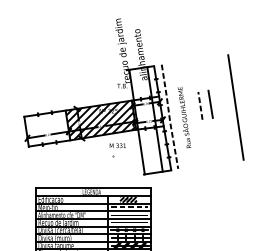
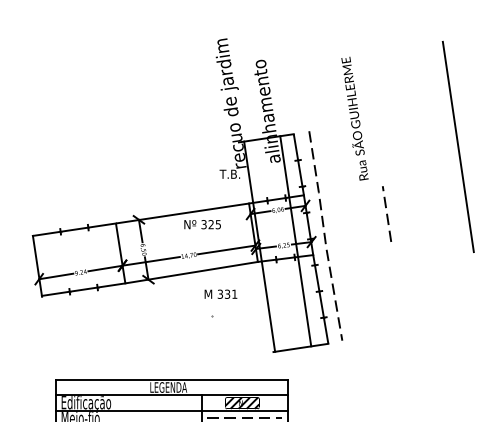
line: (210, 103) -> (407, 209), removed
line: (235, 107) -> (457, 146), moved
text: (184, 117) -> (354, 118), moved
hatch: (100, 120) -> (186, 243), removed

